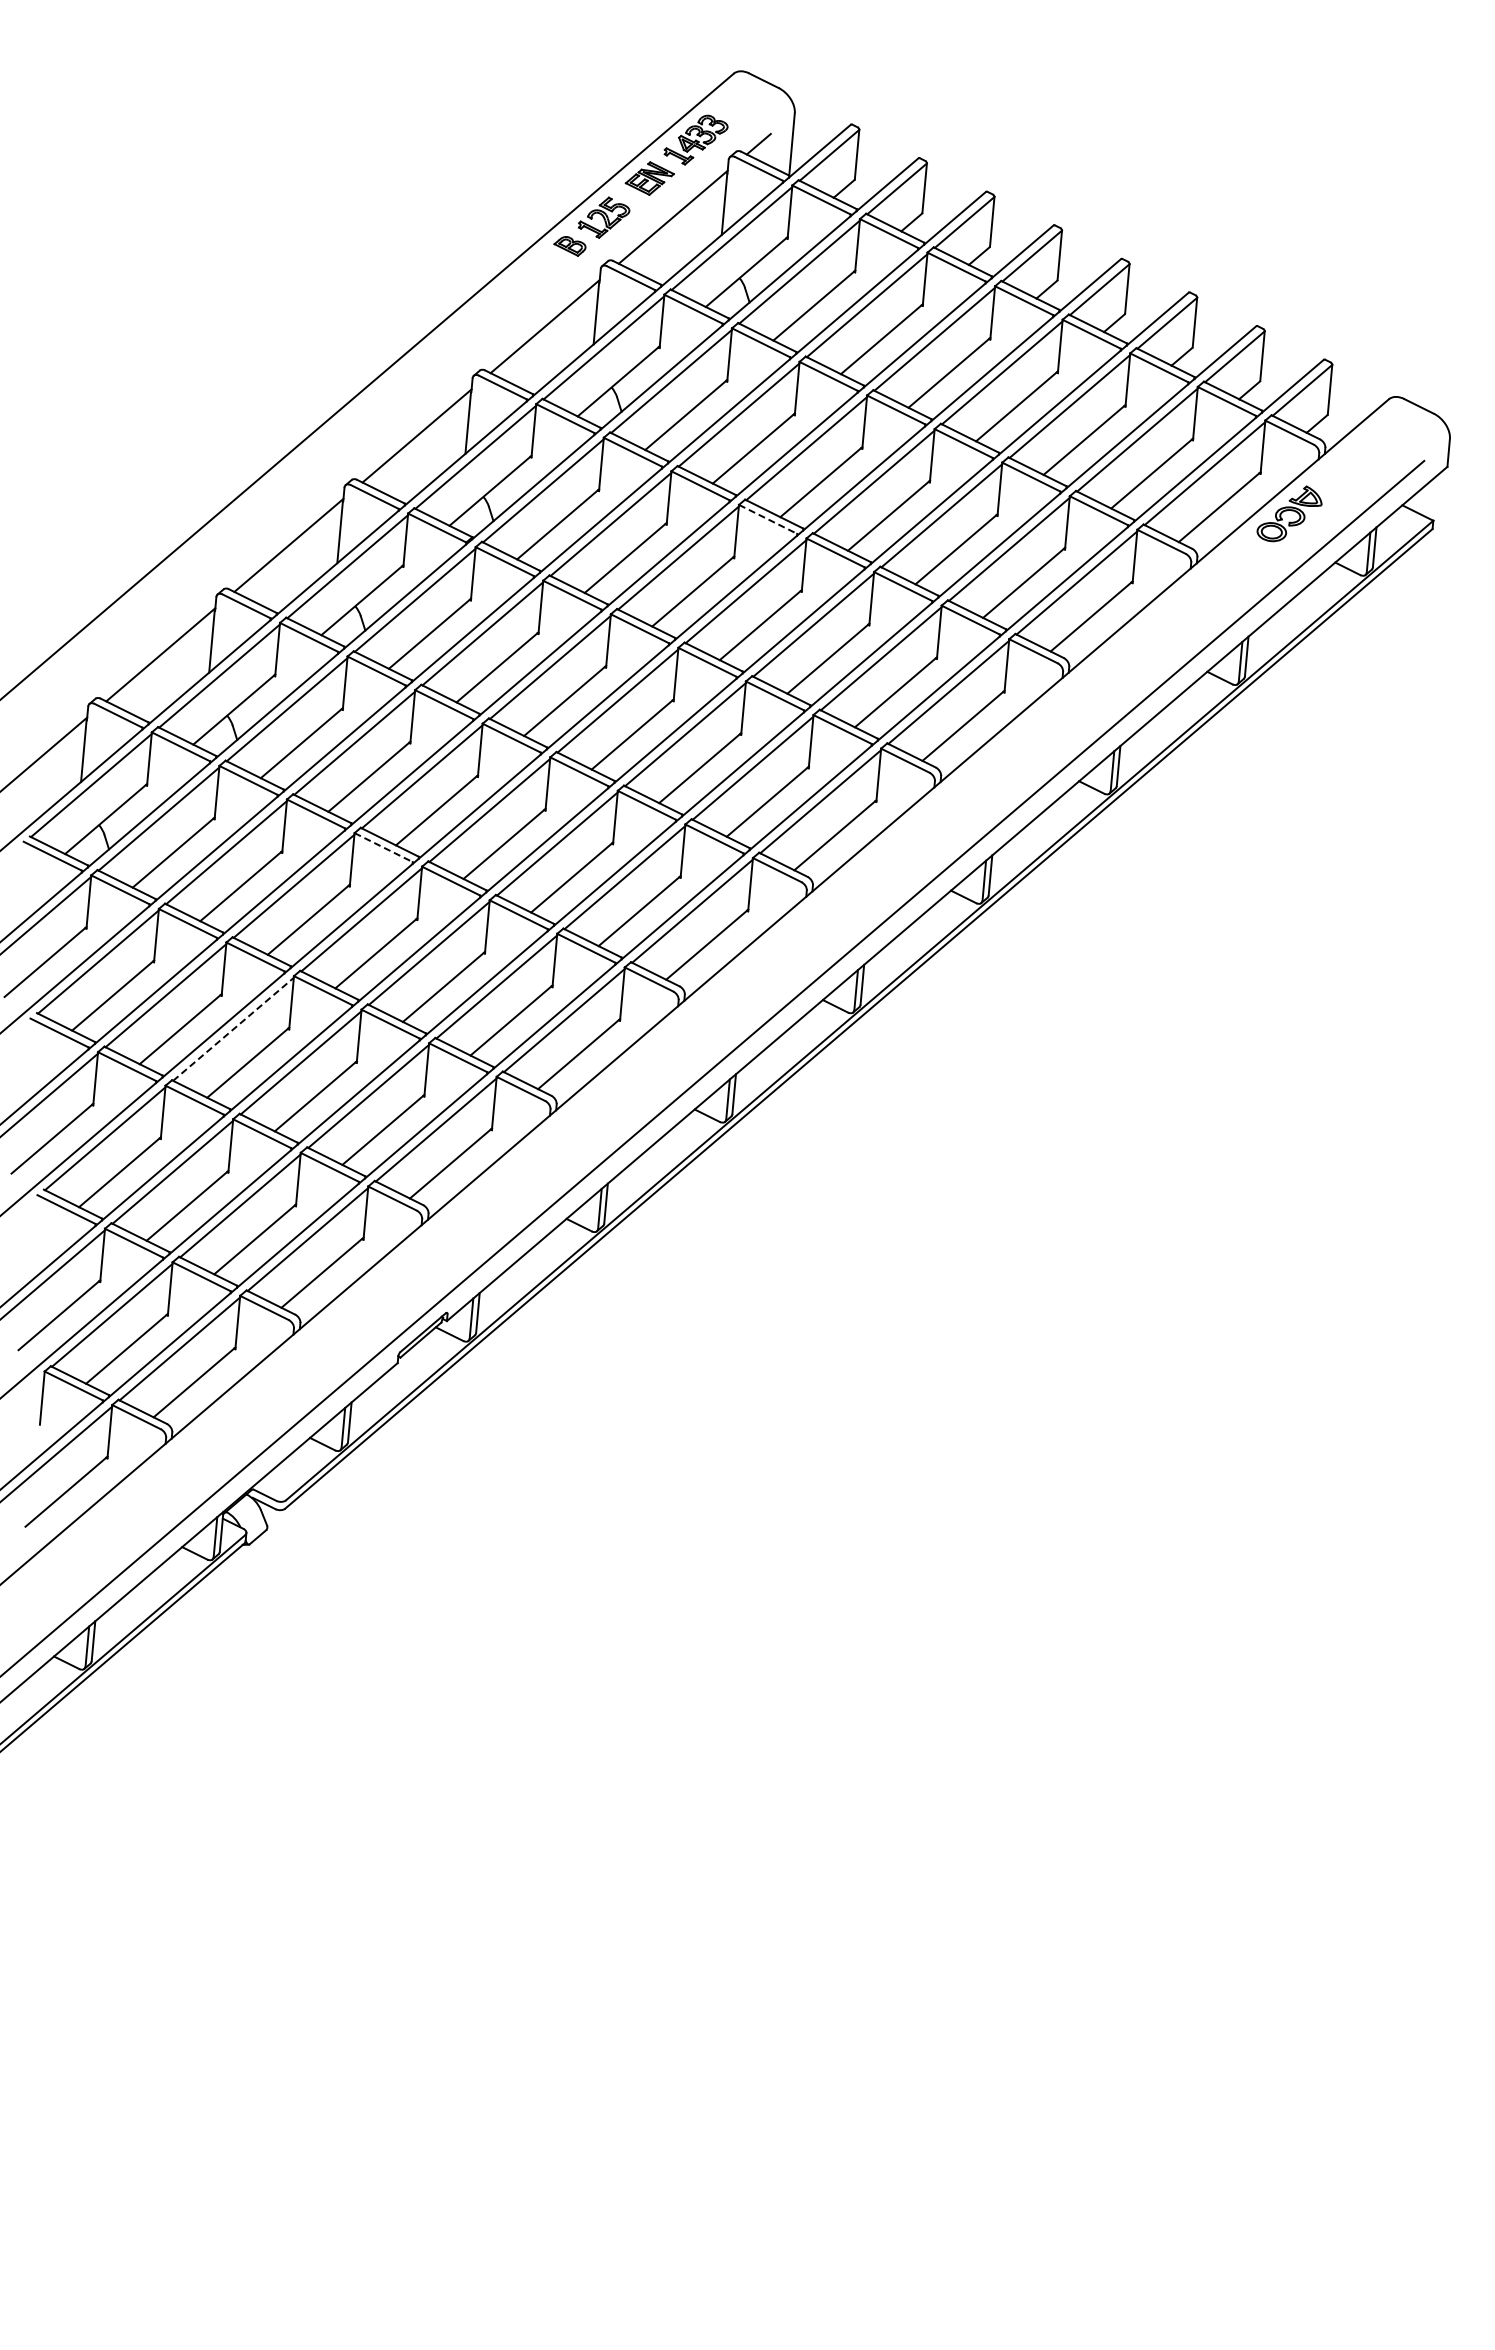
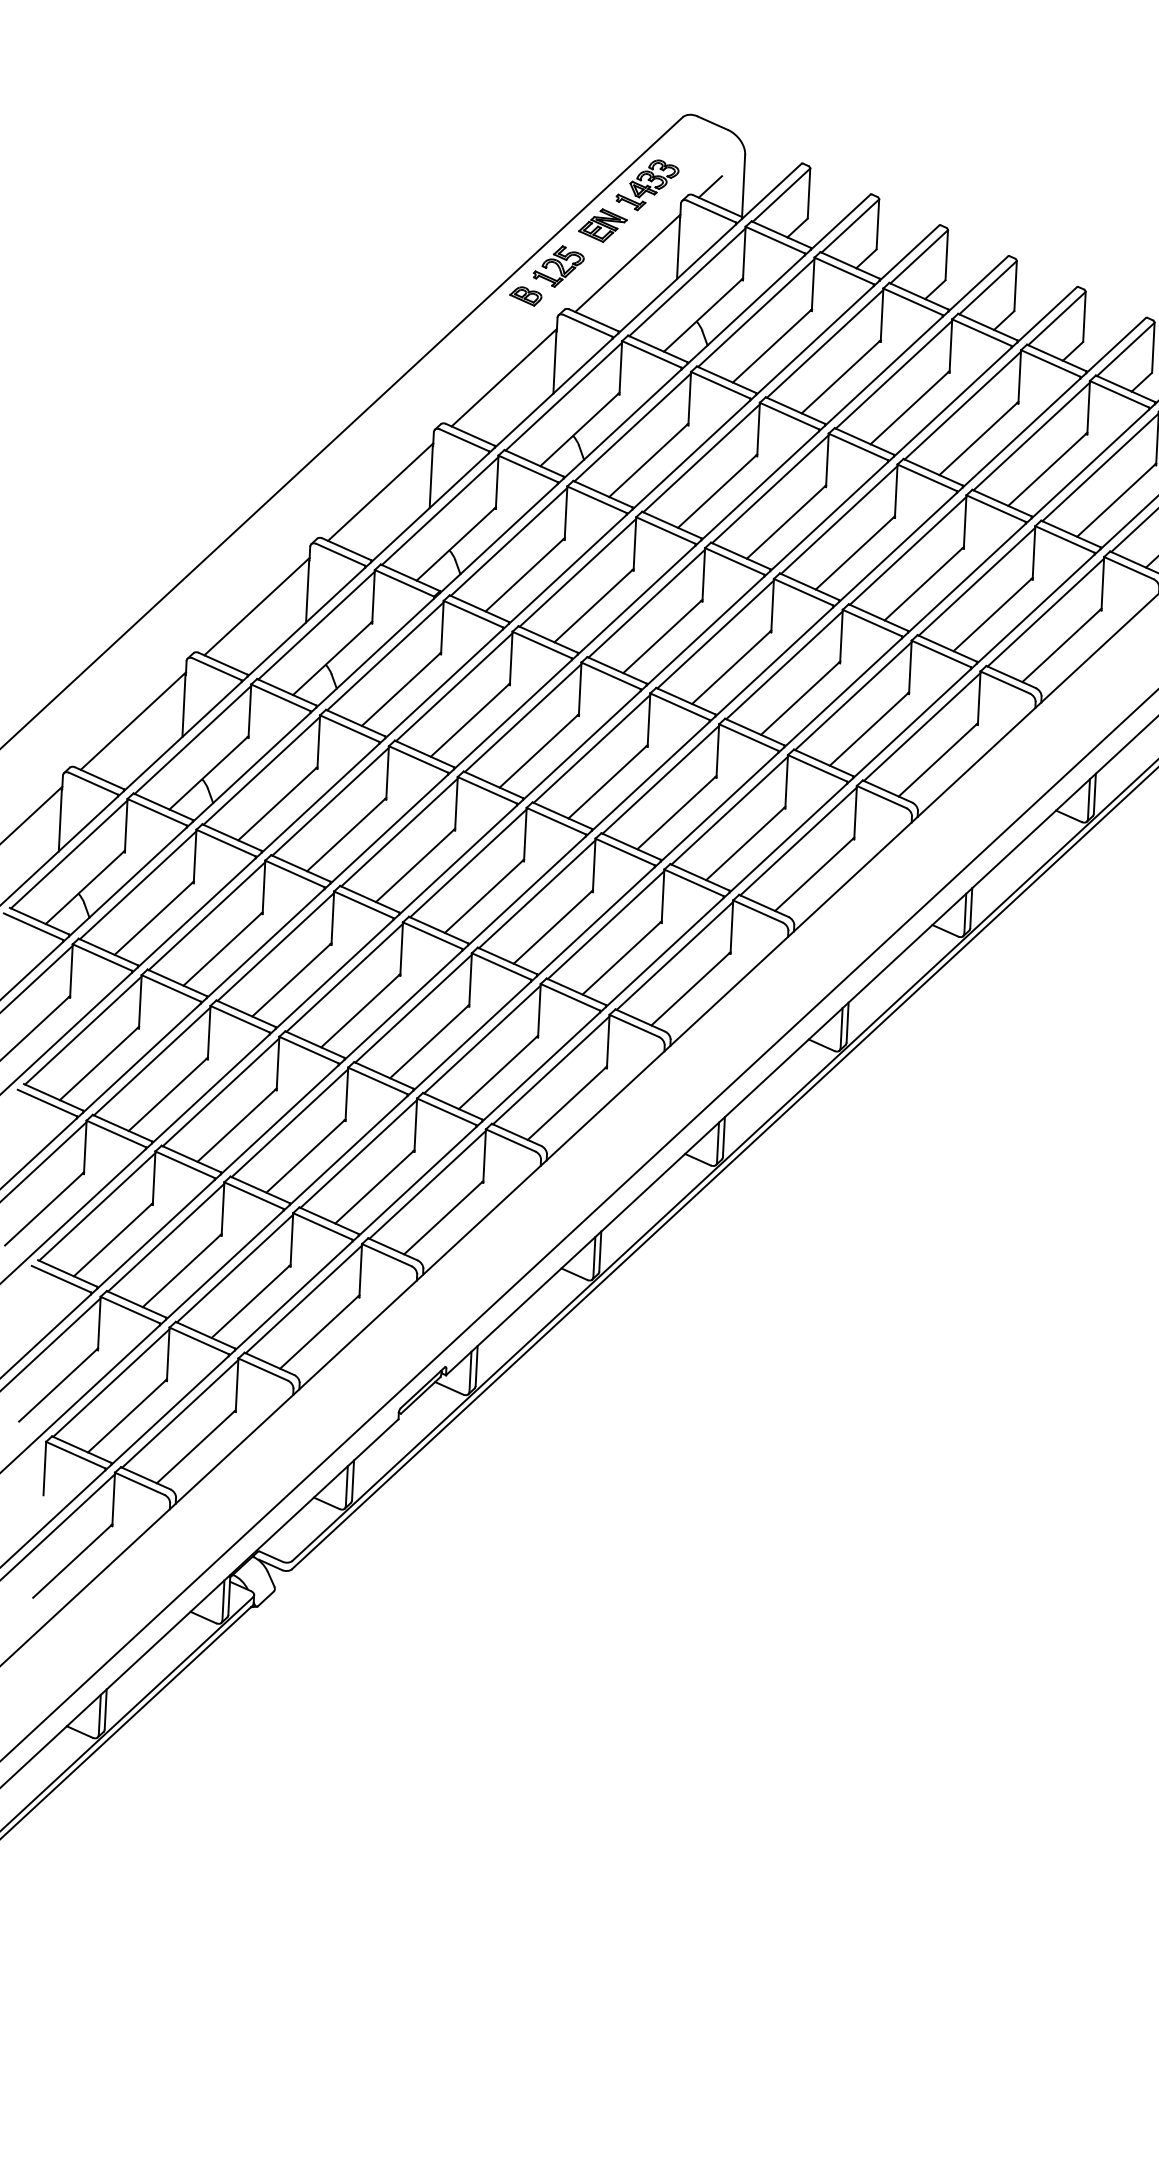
line: (768, 519) -> (735, 561), dashed -> solid
line: (384, 847) -> (364, 904), dashed -> solid
line: (233, 1028) -> (221, 1091), dashed -> solid

